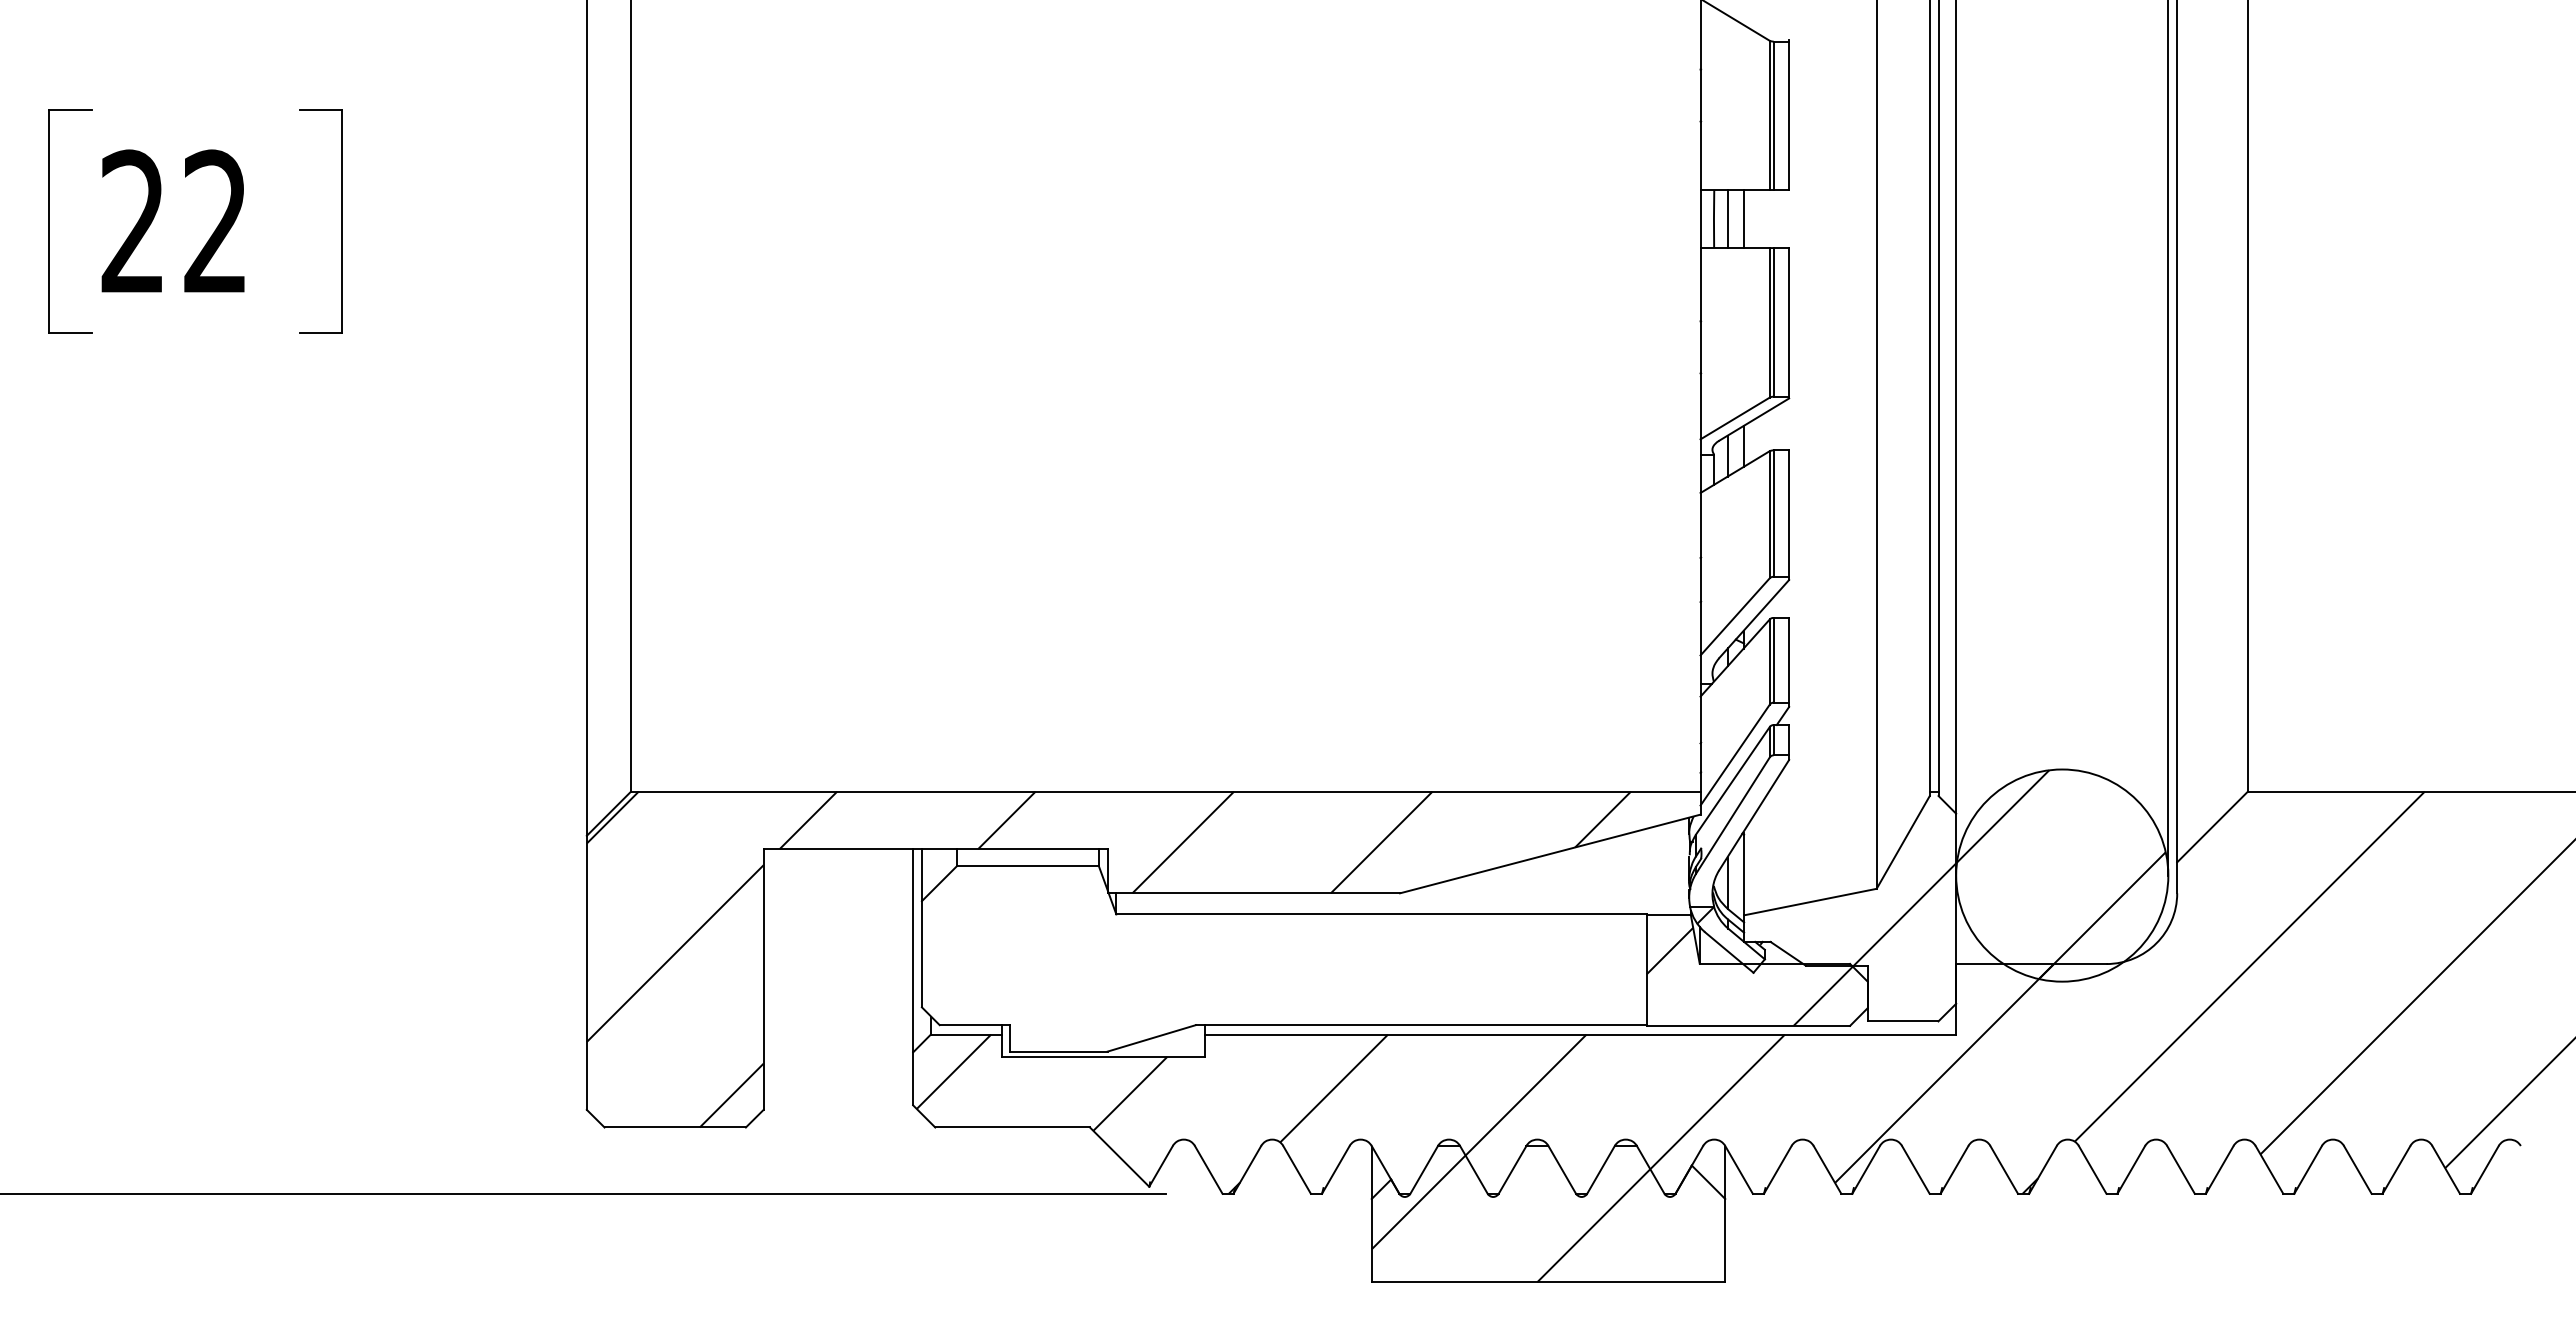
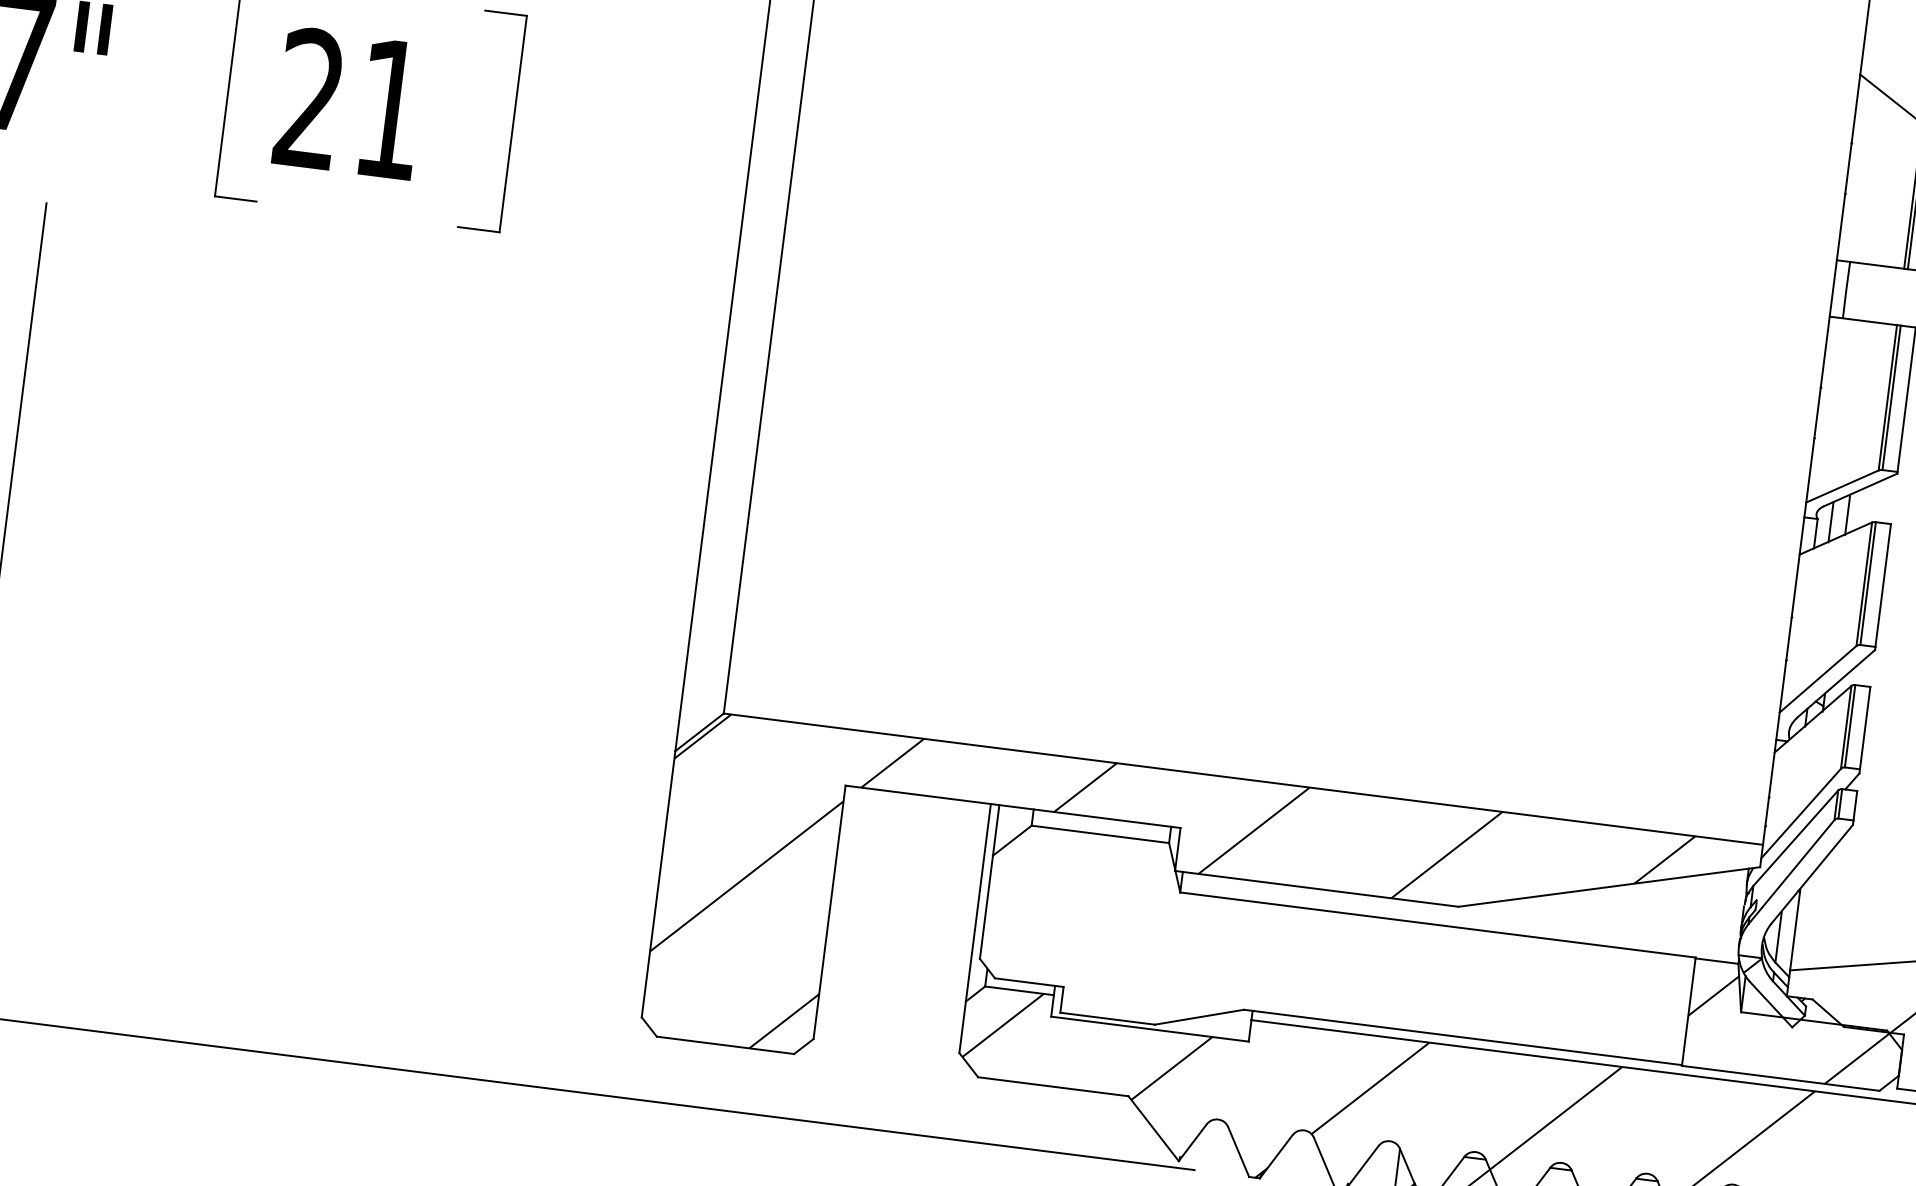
line: (1744, 218) -> (1876, 293), removed
line: (1728, 219) -> (1860, 292), removed
text: (214, 220) -> (389, 107), 22 -> 21

